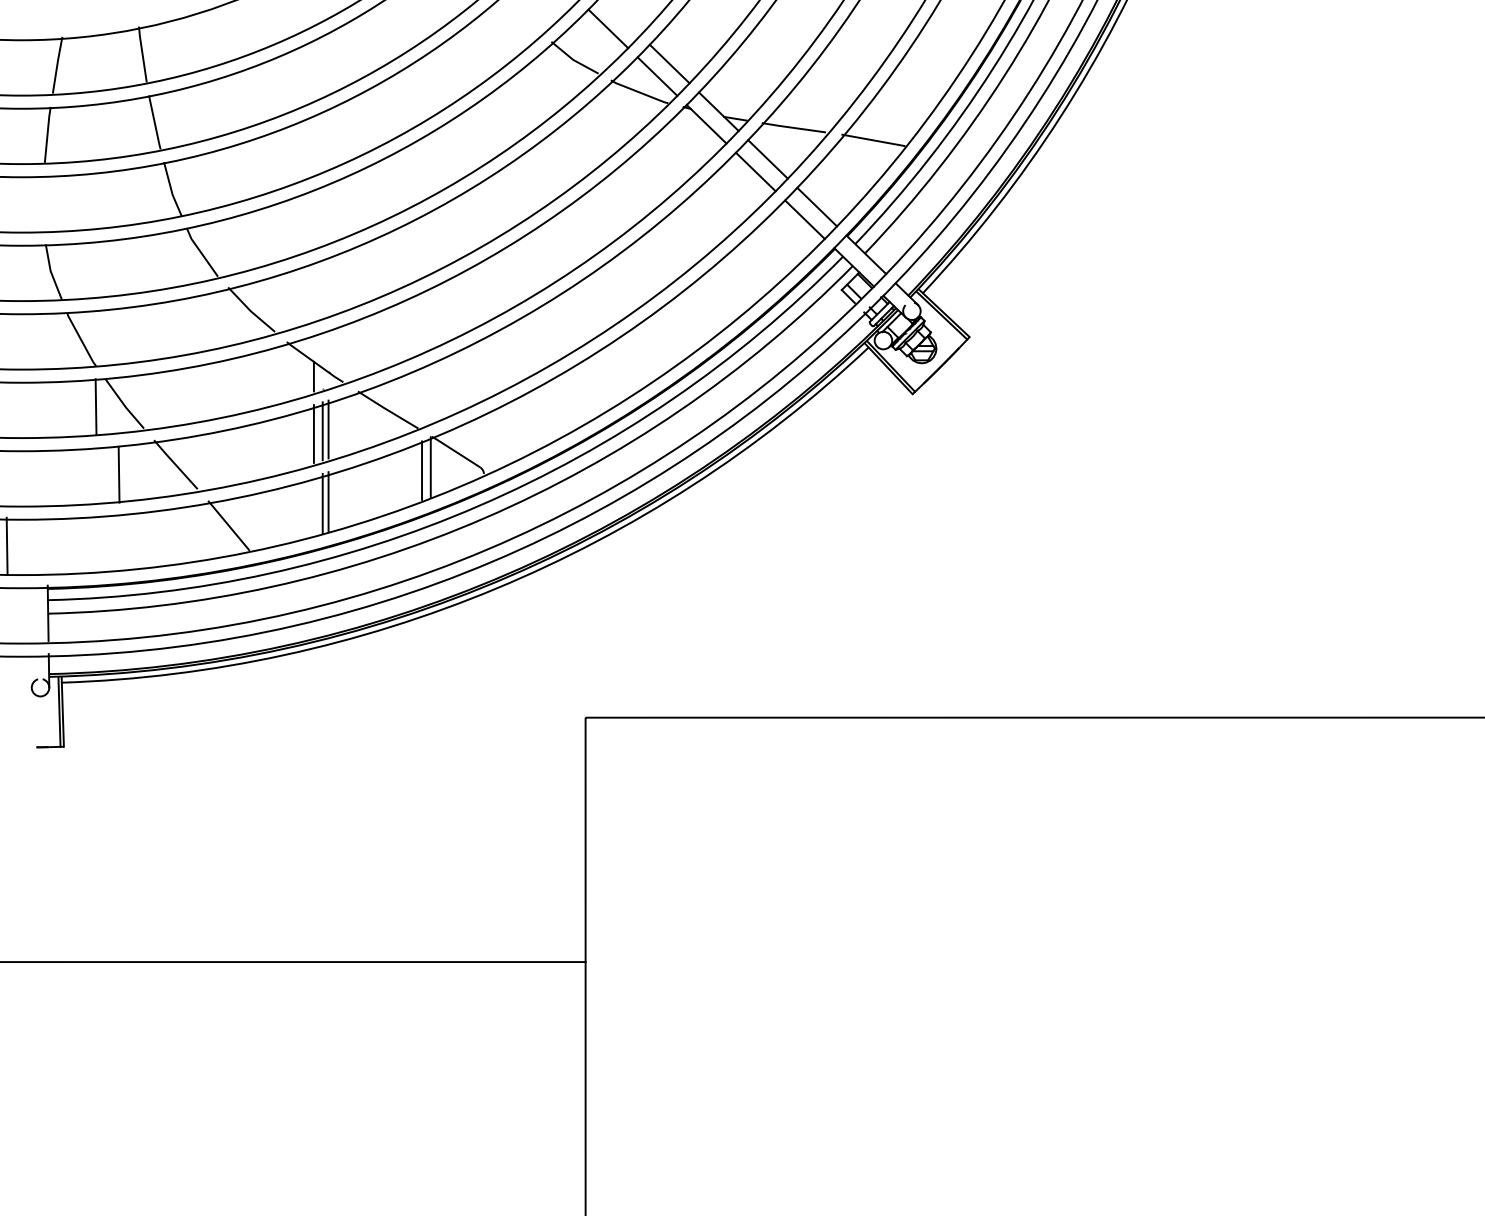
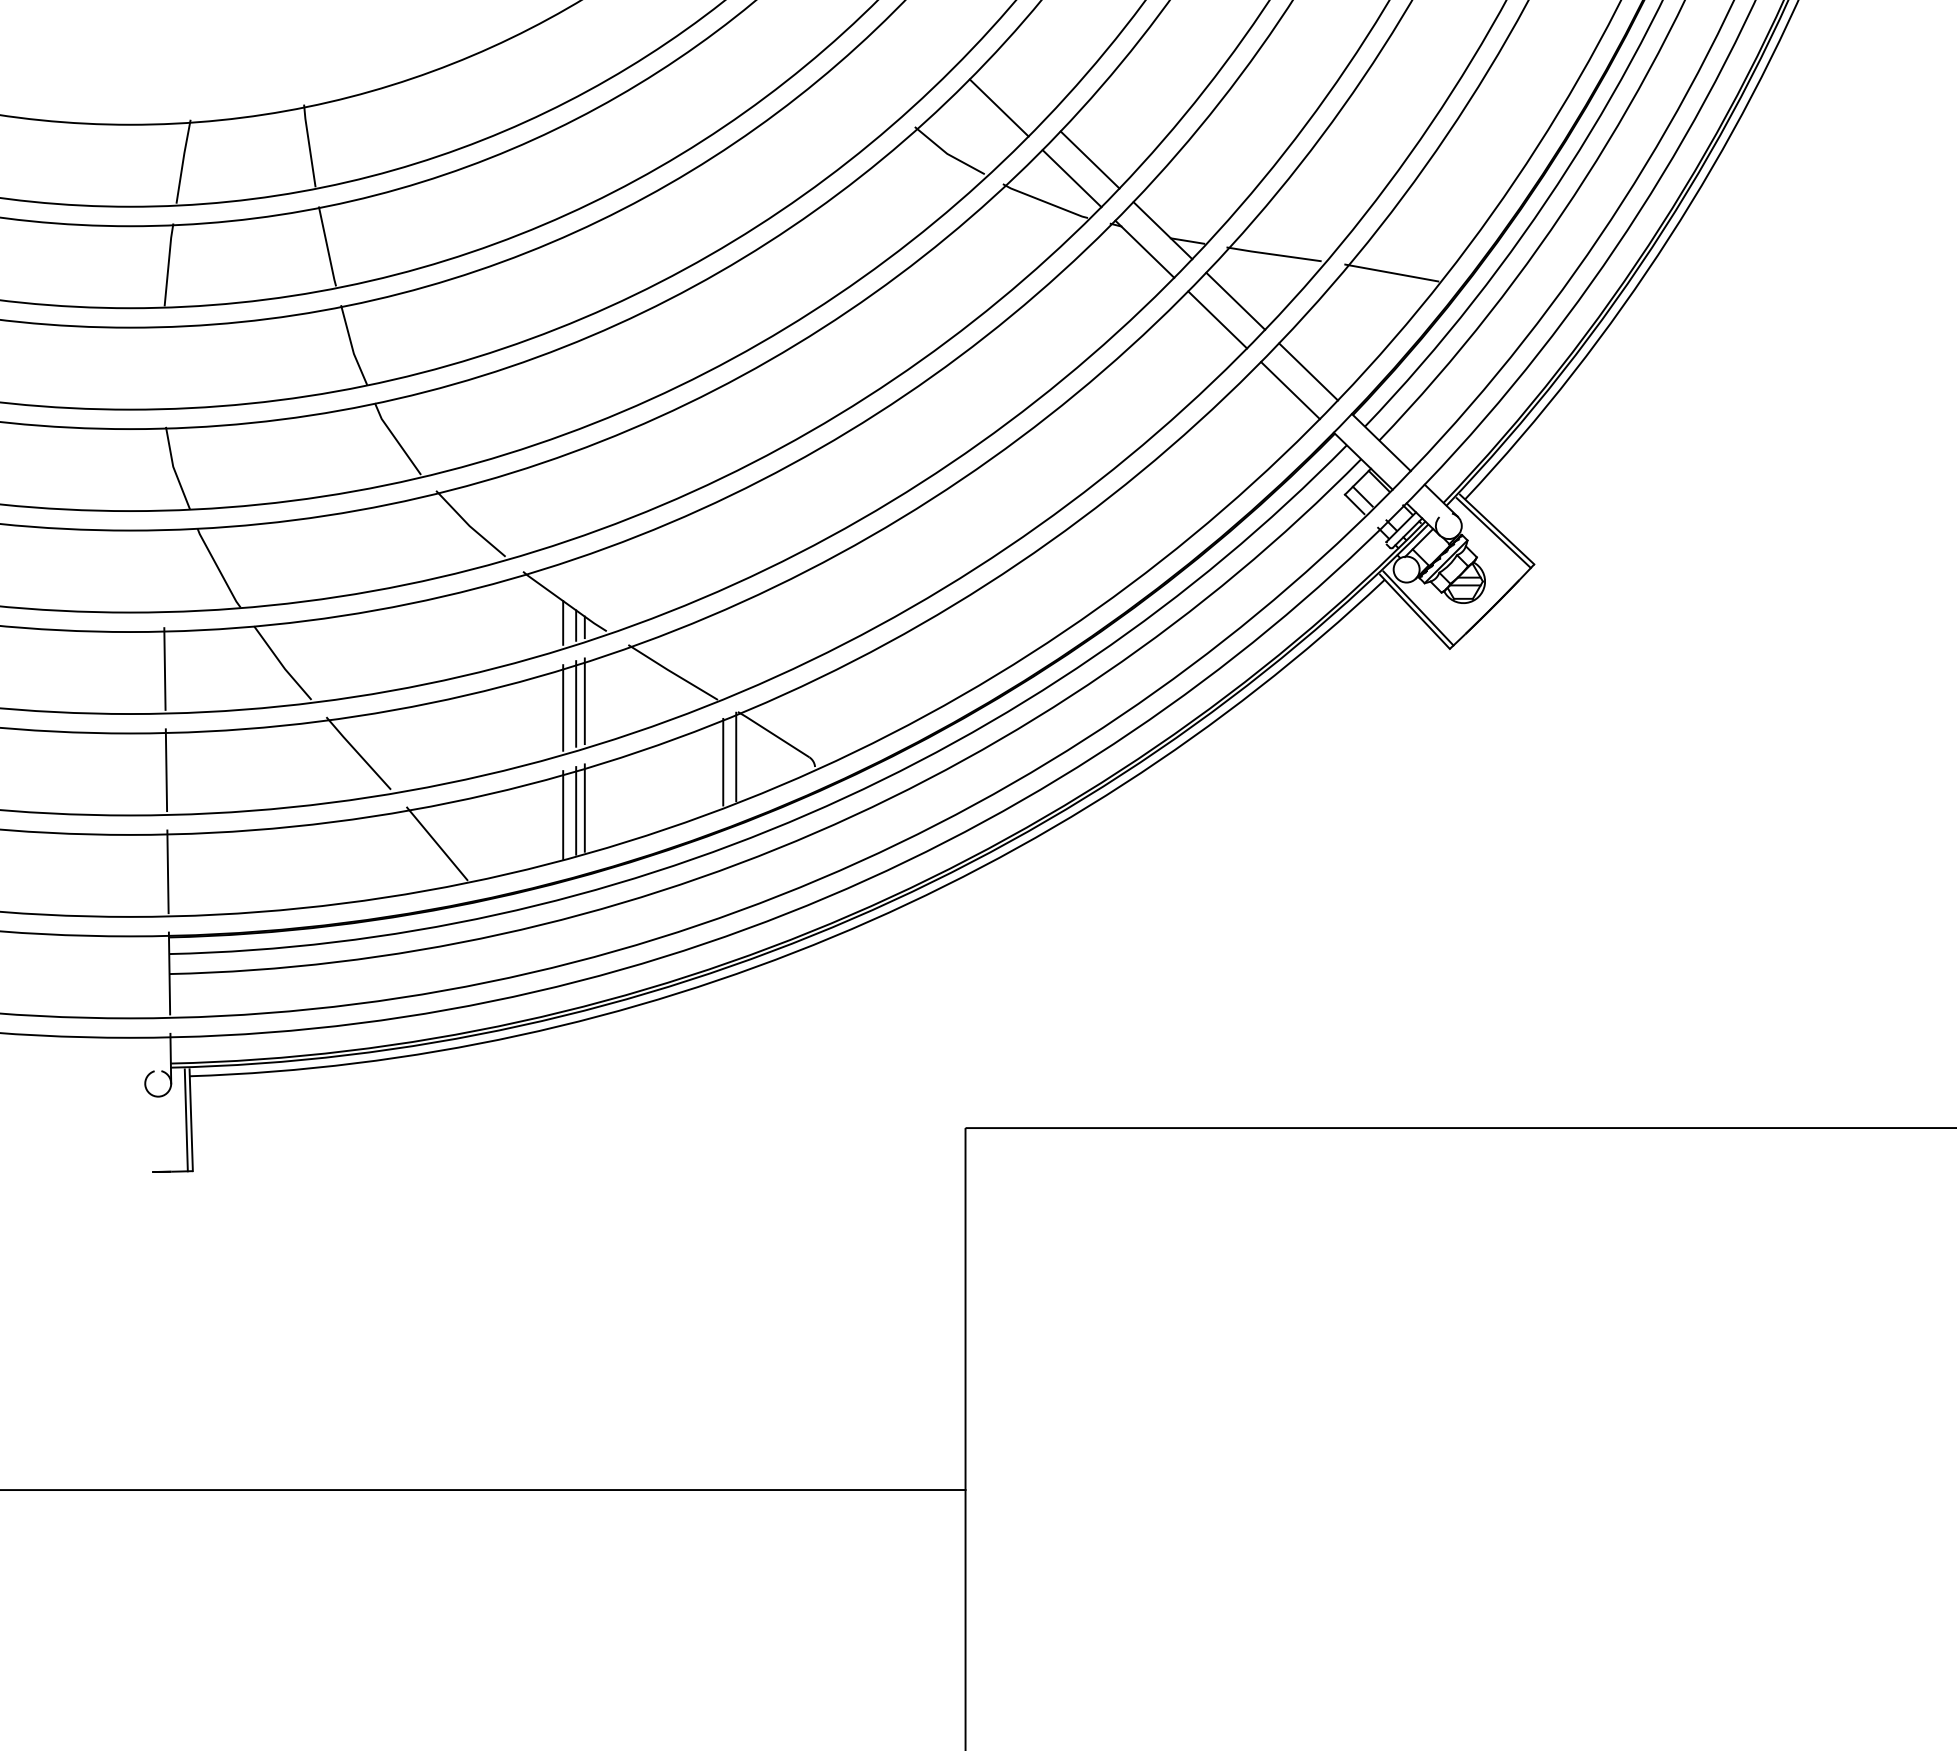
line: (95, 406) -> (164, 668), moved
line: (118, 474) -> (165, 769), moved
line: (313, 505) -> (562, 813), added
line: (6, 545) -> (167, 871), moved

